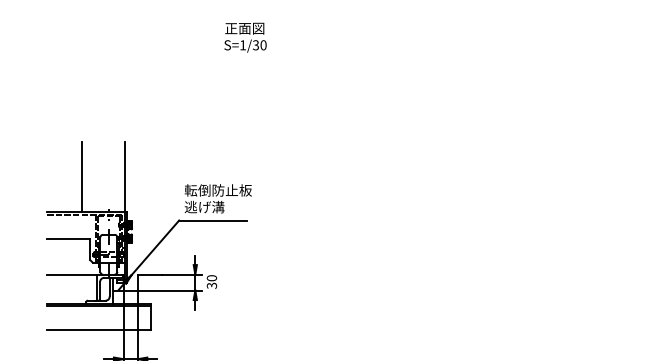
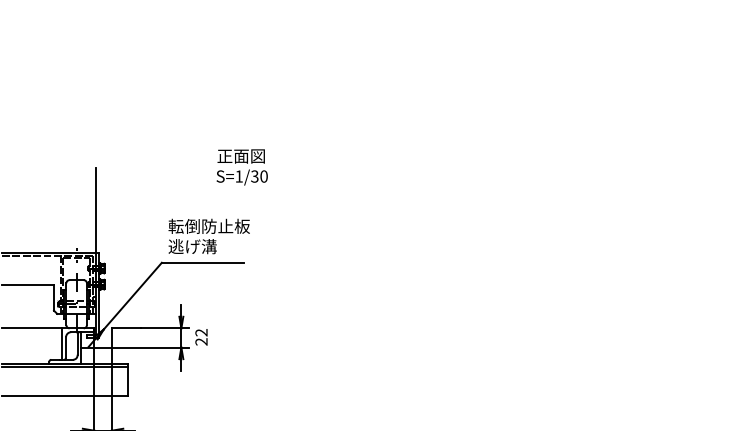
text: (245, 37) -> (242, 167), moved
line: (82, 177) -> (44, 210), removed
text: (212, 281) -> (202, 336), 30 -> 22

